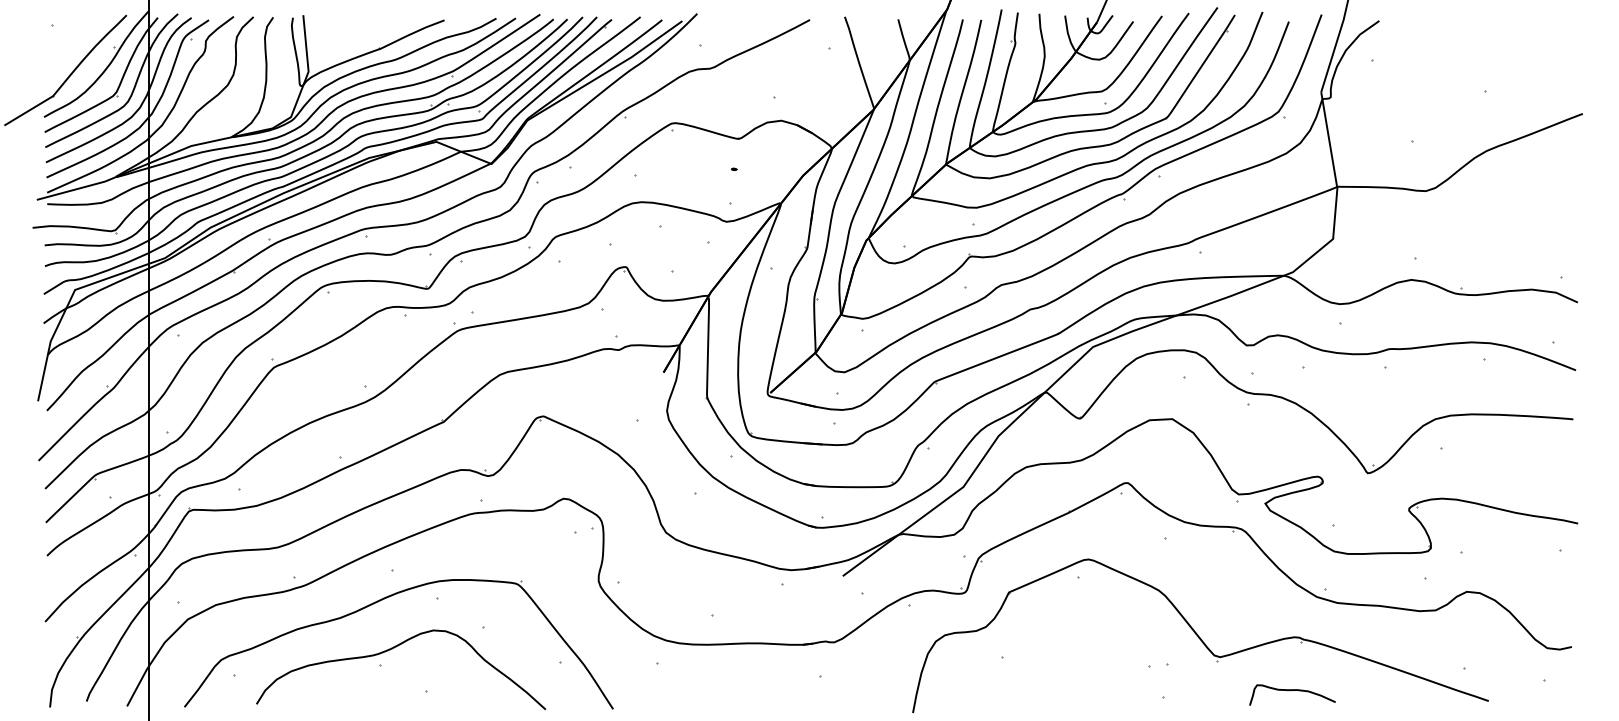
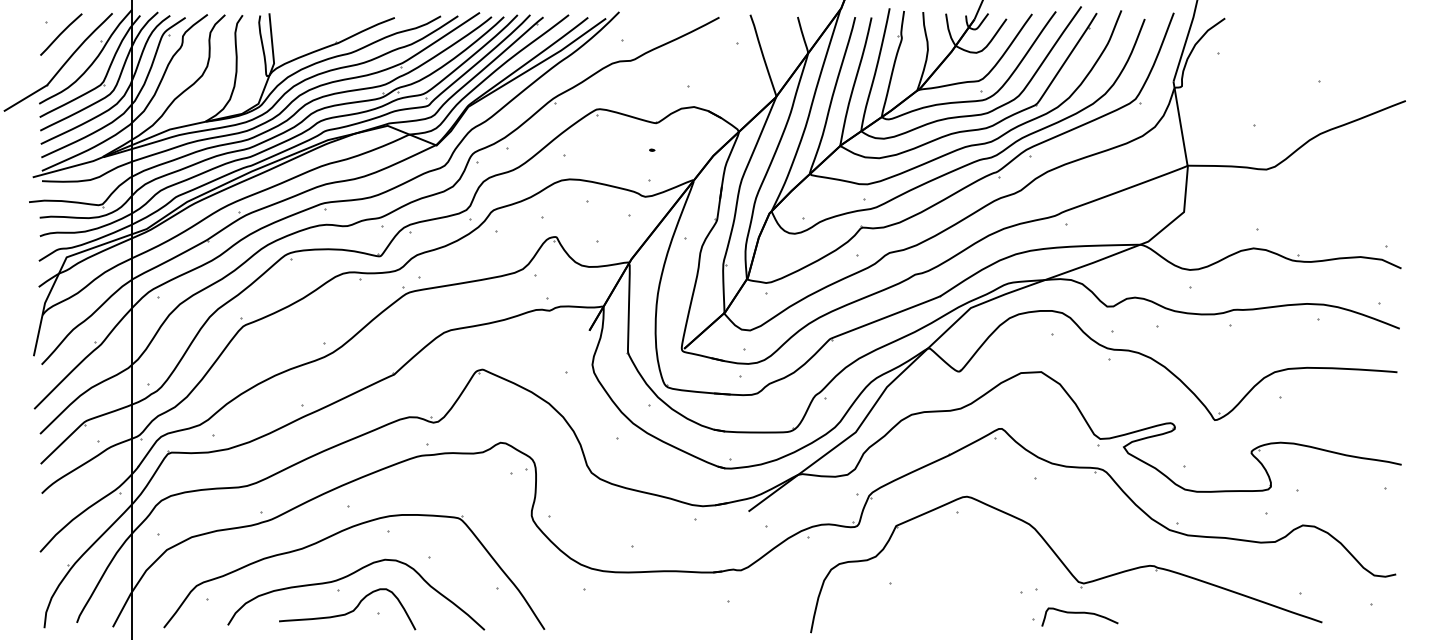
line: (69, 39) -> (61, 34), added
curve: (393, 688) -> (349, 611), added
curve: (1291, 690) -> (1079, 613), moved

